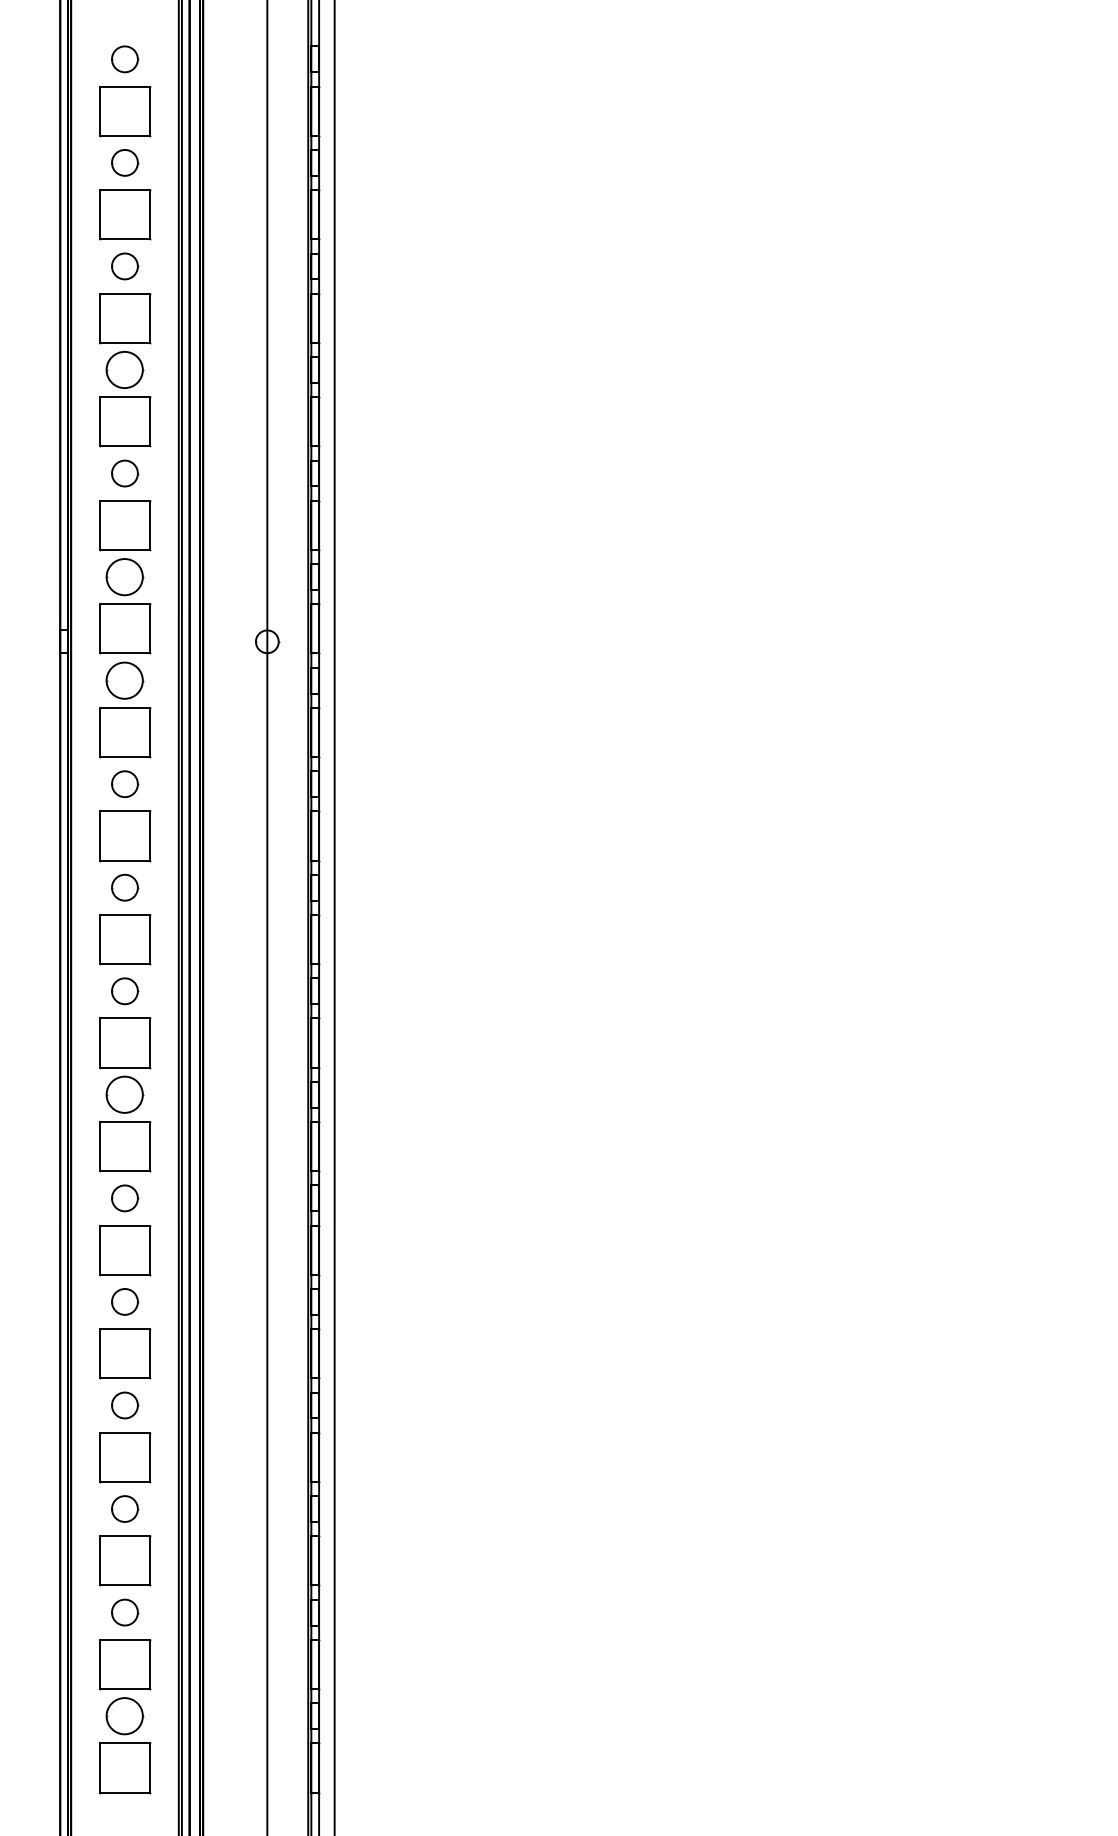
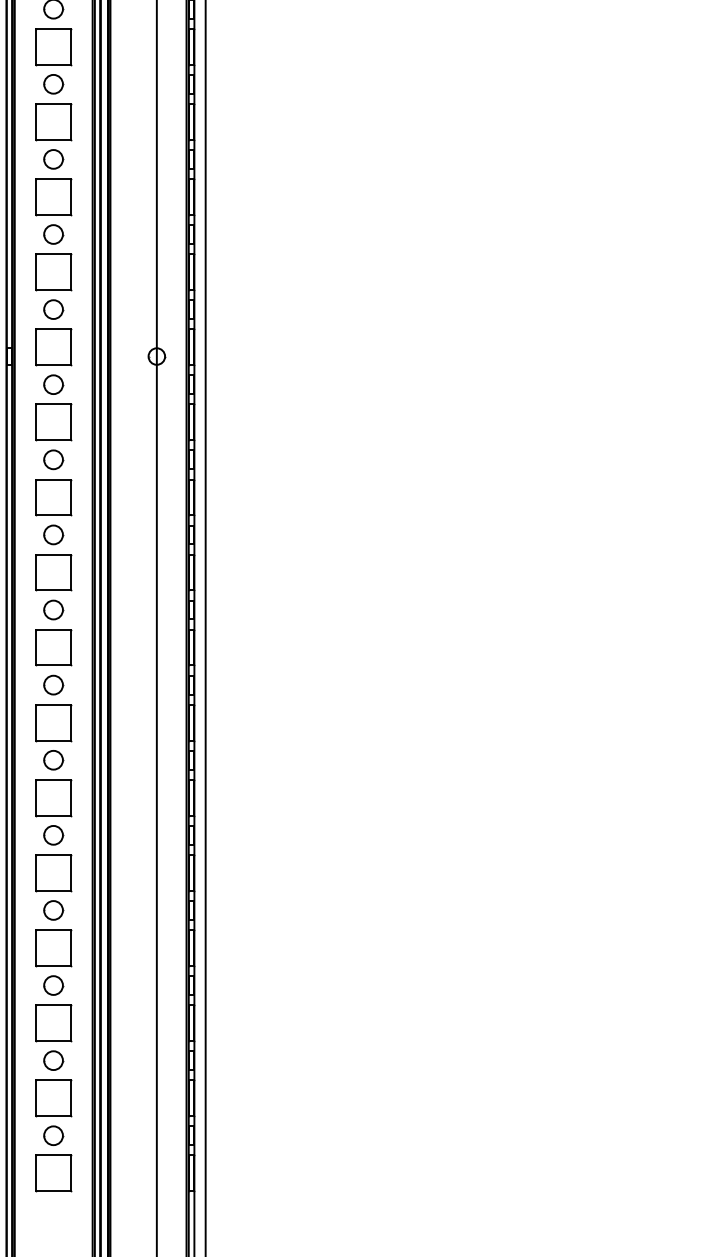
part: (125, 369) -> (53, 159), size x0.71
part: (125, 576) -> (53, 309), size x0.71
part: (125, 680) -> (53, 384), size x0.71
part: (125, 1094) -> (53, 684), size x0.71
part: (125, 1715) -> (53, 1135), size x0.71

